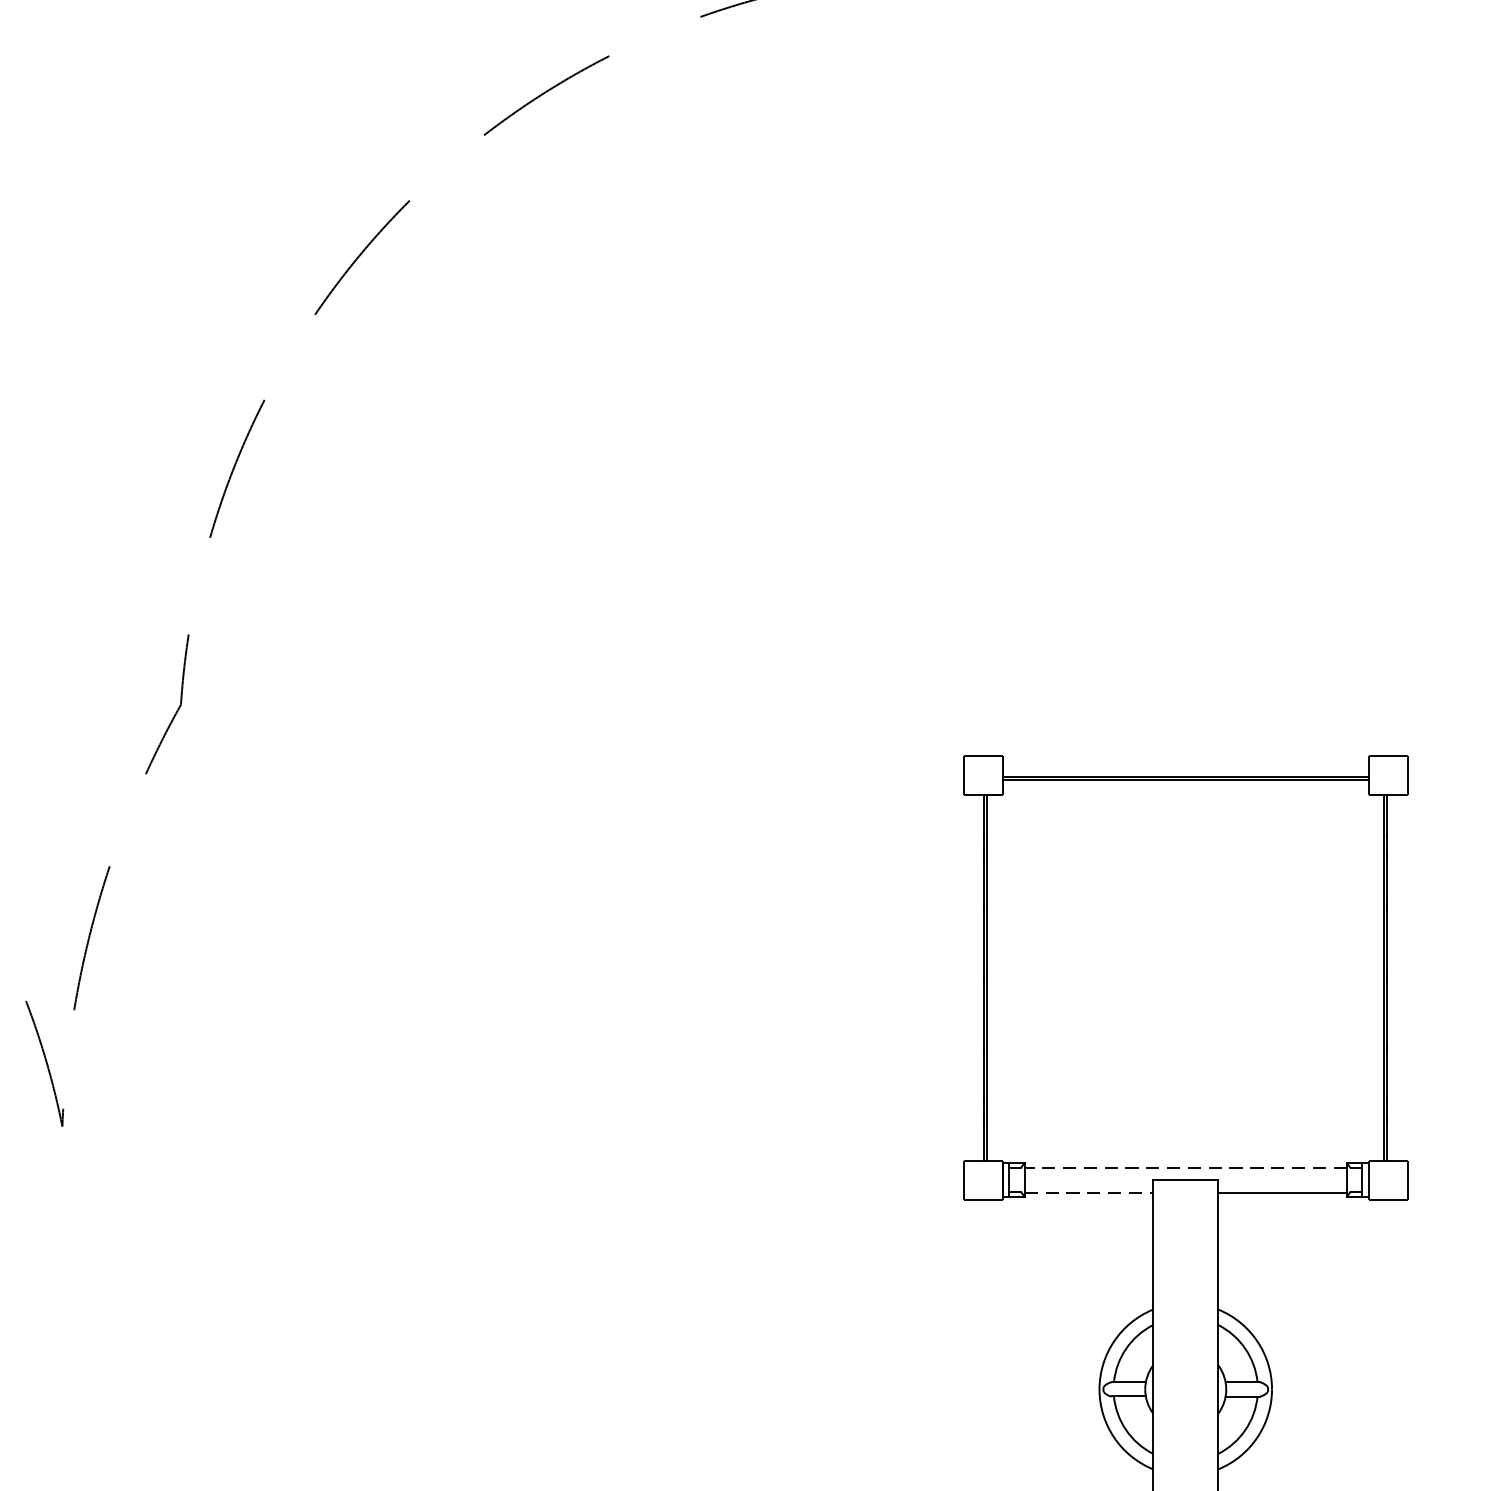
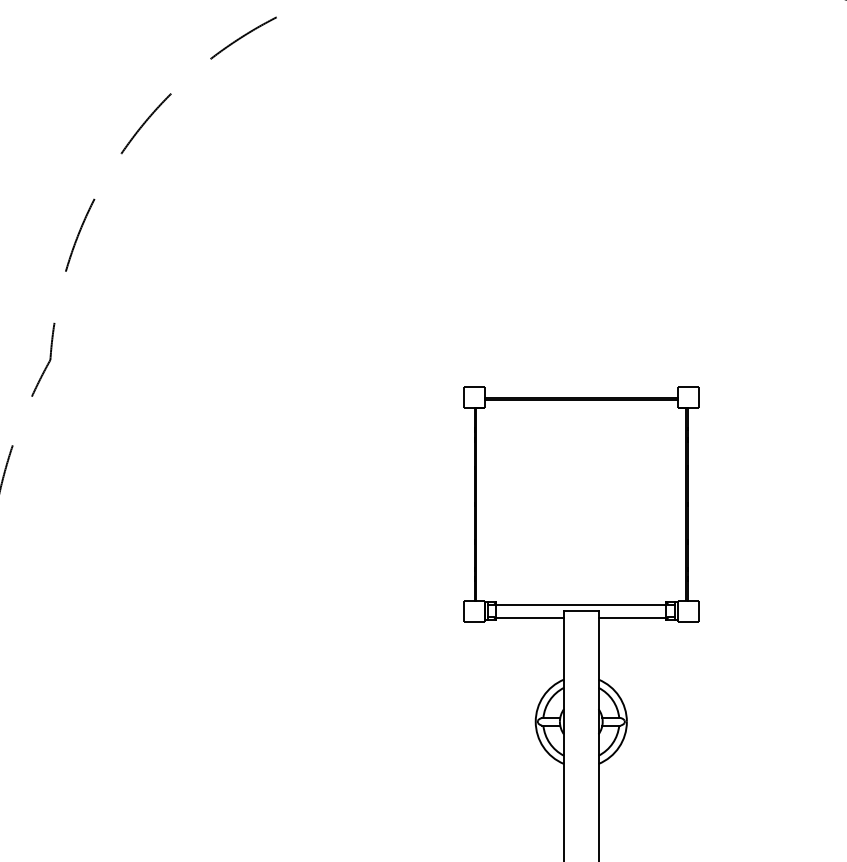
line: (1184, 1167) -> (580, 604), dashed -> solid
line: (1089, 1192) -> (530, 617), dashed -> solid

